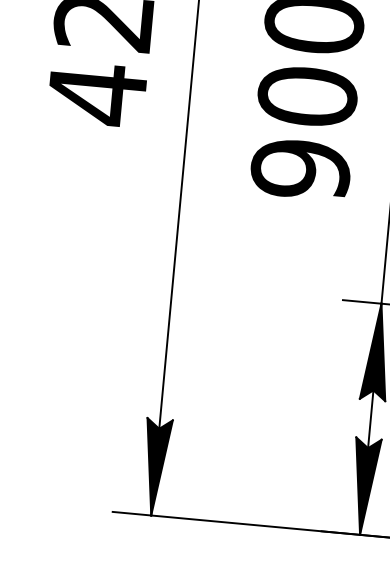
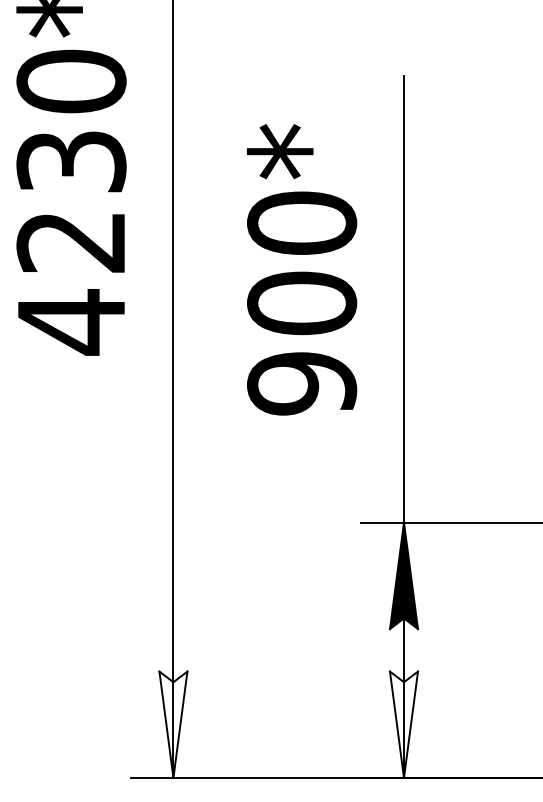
fill: (155, 467) -> (173, 724), removed
fill: (364, 486) -> (403, 724), removed

